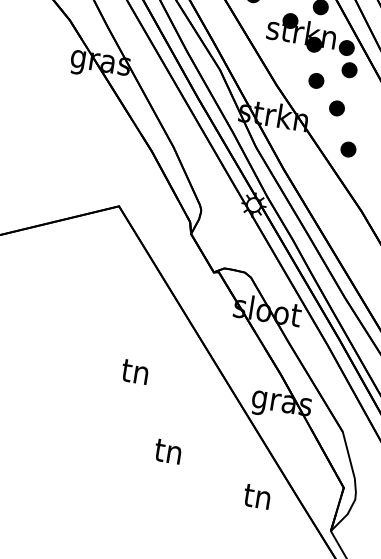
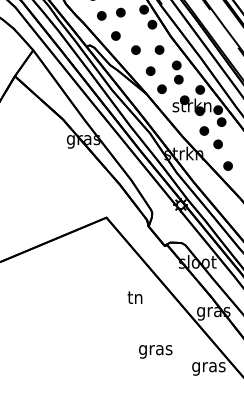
text: (134, 371) -> (134, 297), moved
text: (168, 454) -> (155, 350), tn -> gras
text: (256, 499) -> (208, 367), tn -> gras

